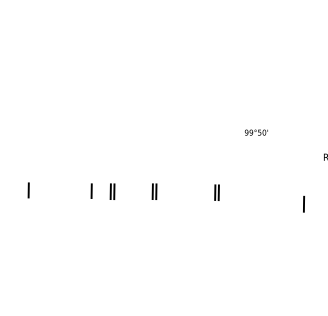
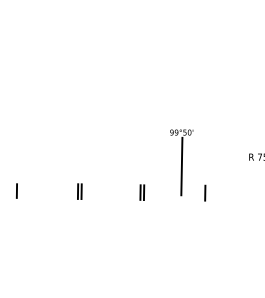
line: (256, 166) -> (181, 166), added
part: (112, 191) -> (37, 191), removed
line: (303, 204) -> (204, 193), moved

